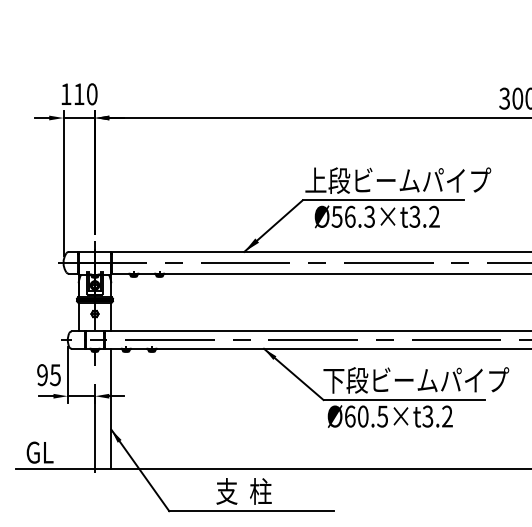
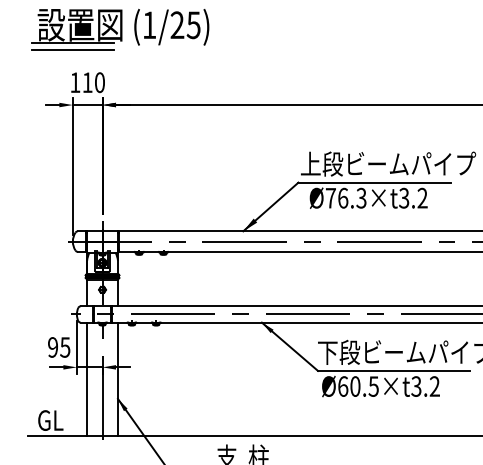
part: (113, 38) -> (119, 30), added
text: (336, 216) -> (330, 197), Ø56.3×t3.2 -> Ø76.3×t3.2
line: (78, 408) -> (86, 378), added

